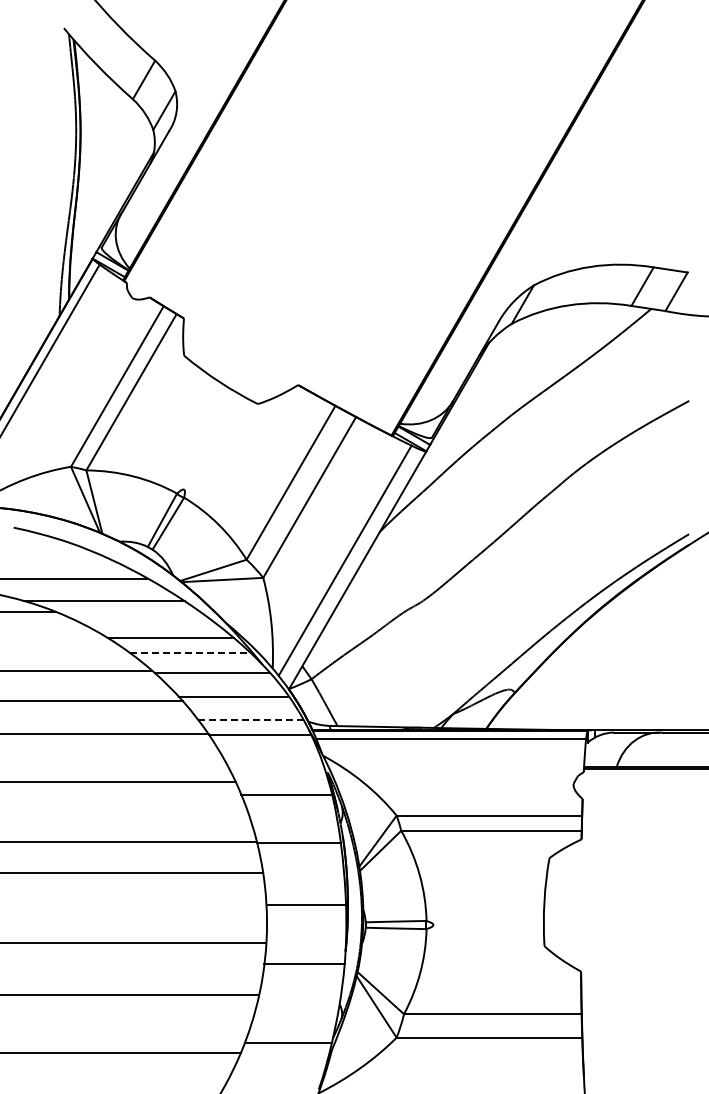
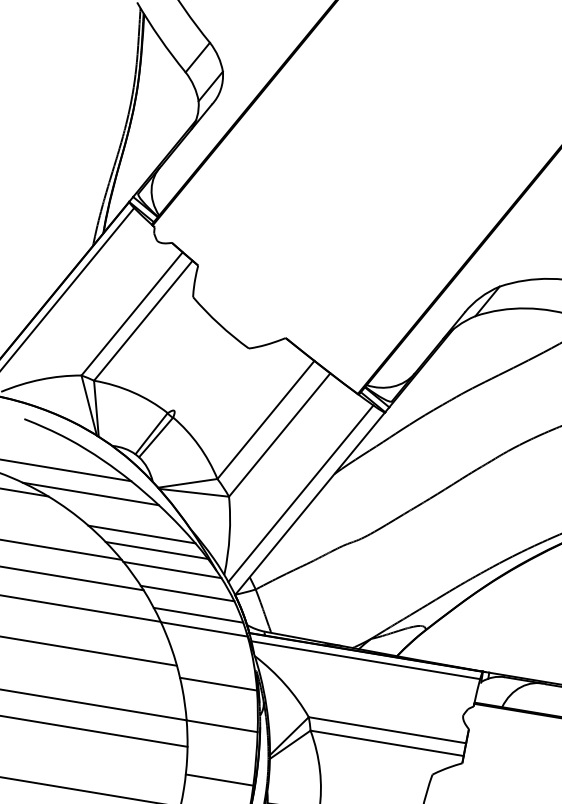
line: (191, 653) -> (157, 550), dashed -> solid
line: (250, 719) -> (198, 615), dashed -> solid

